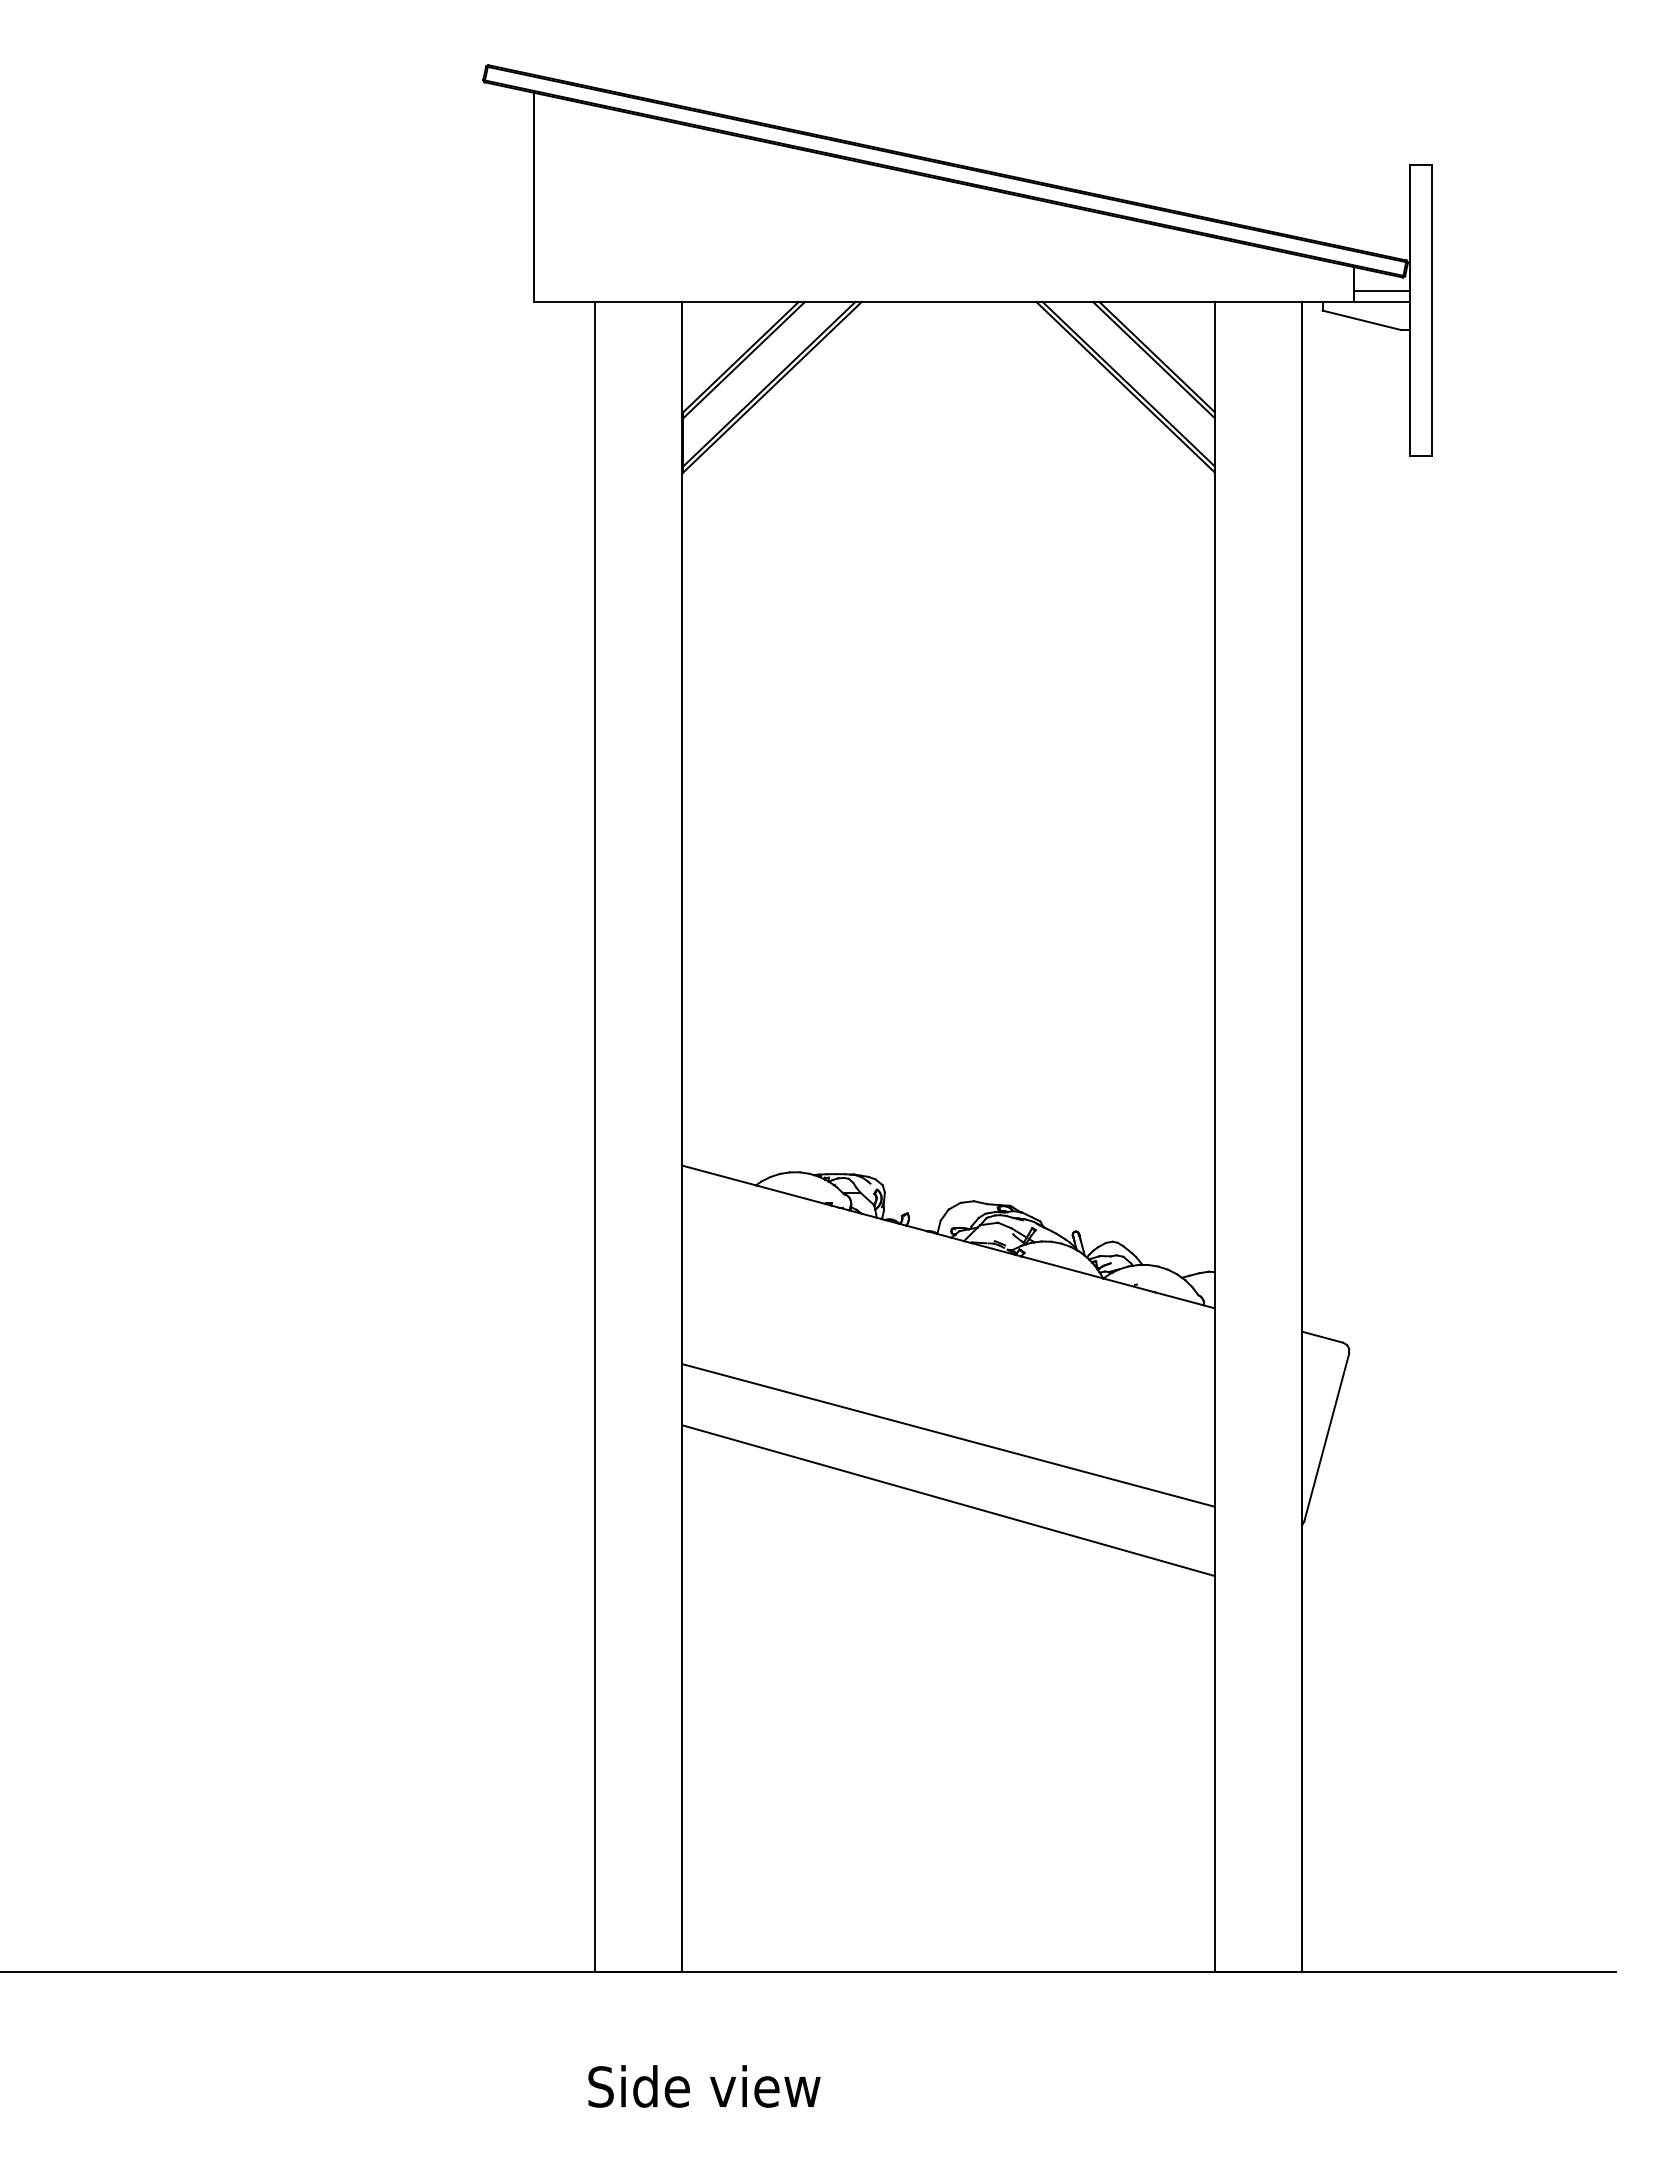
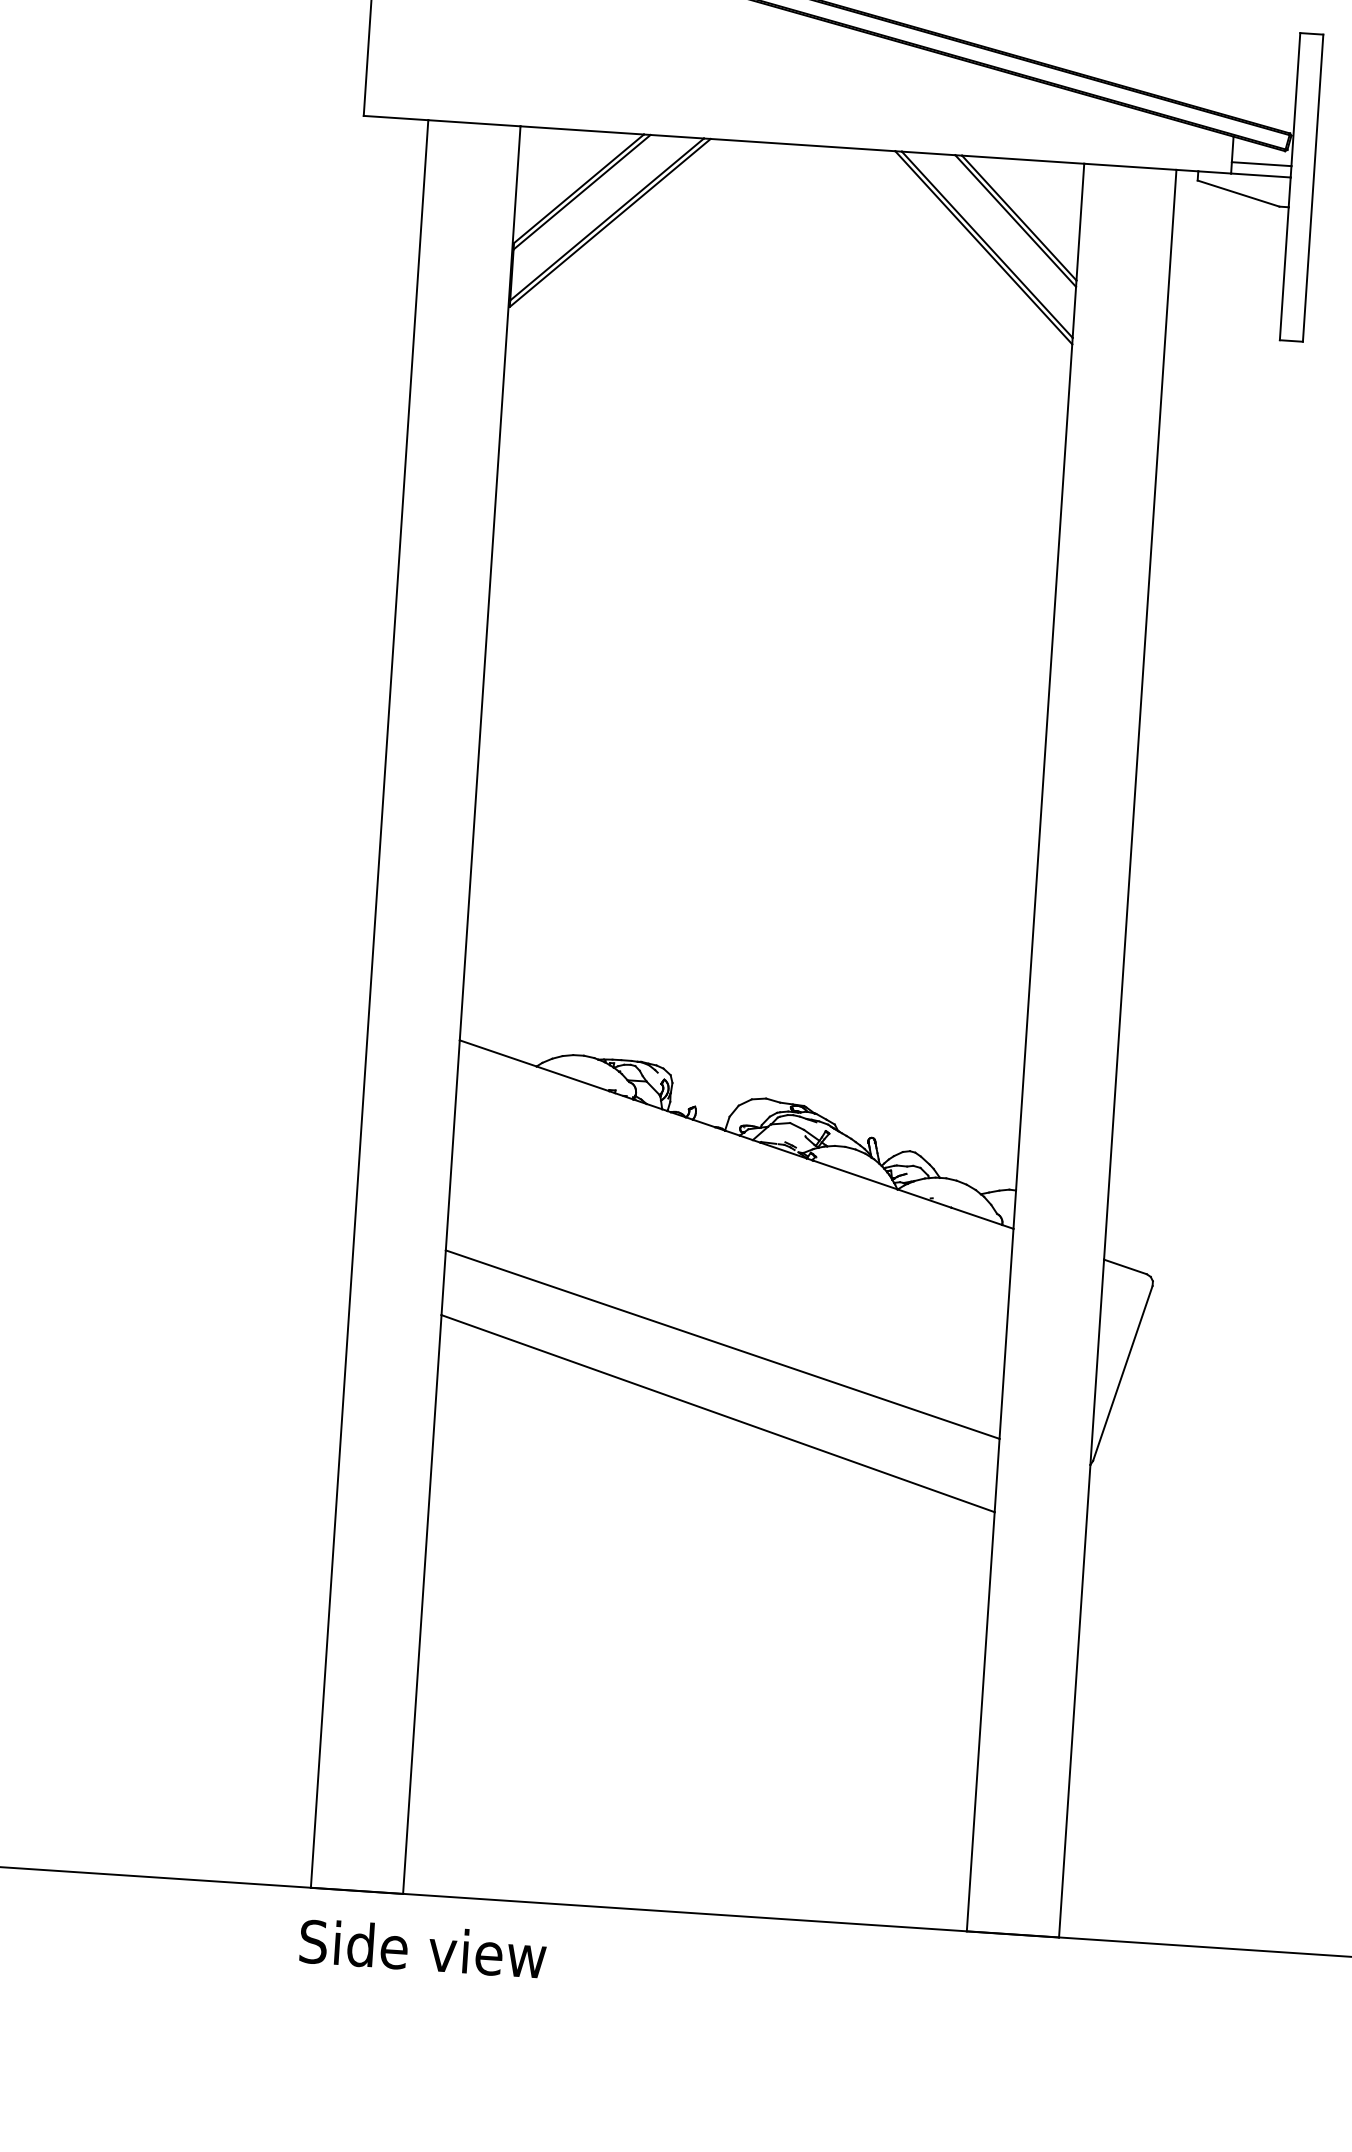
text: (704, 2086) -> (423, 1948), moved

